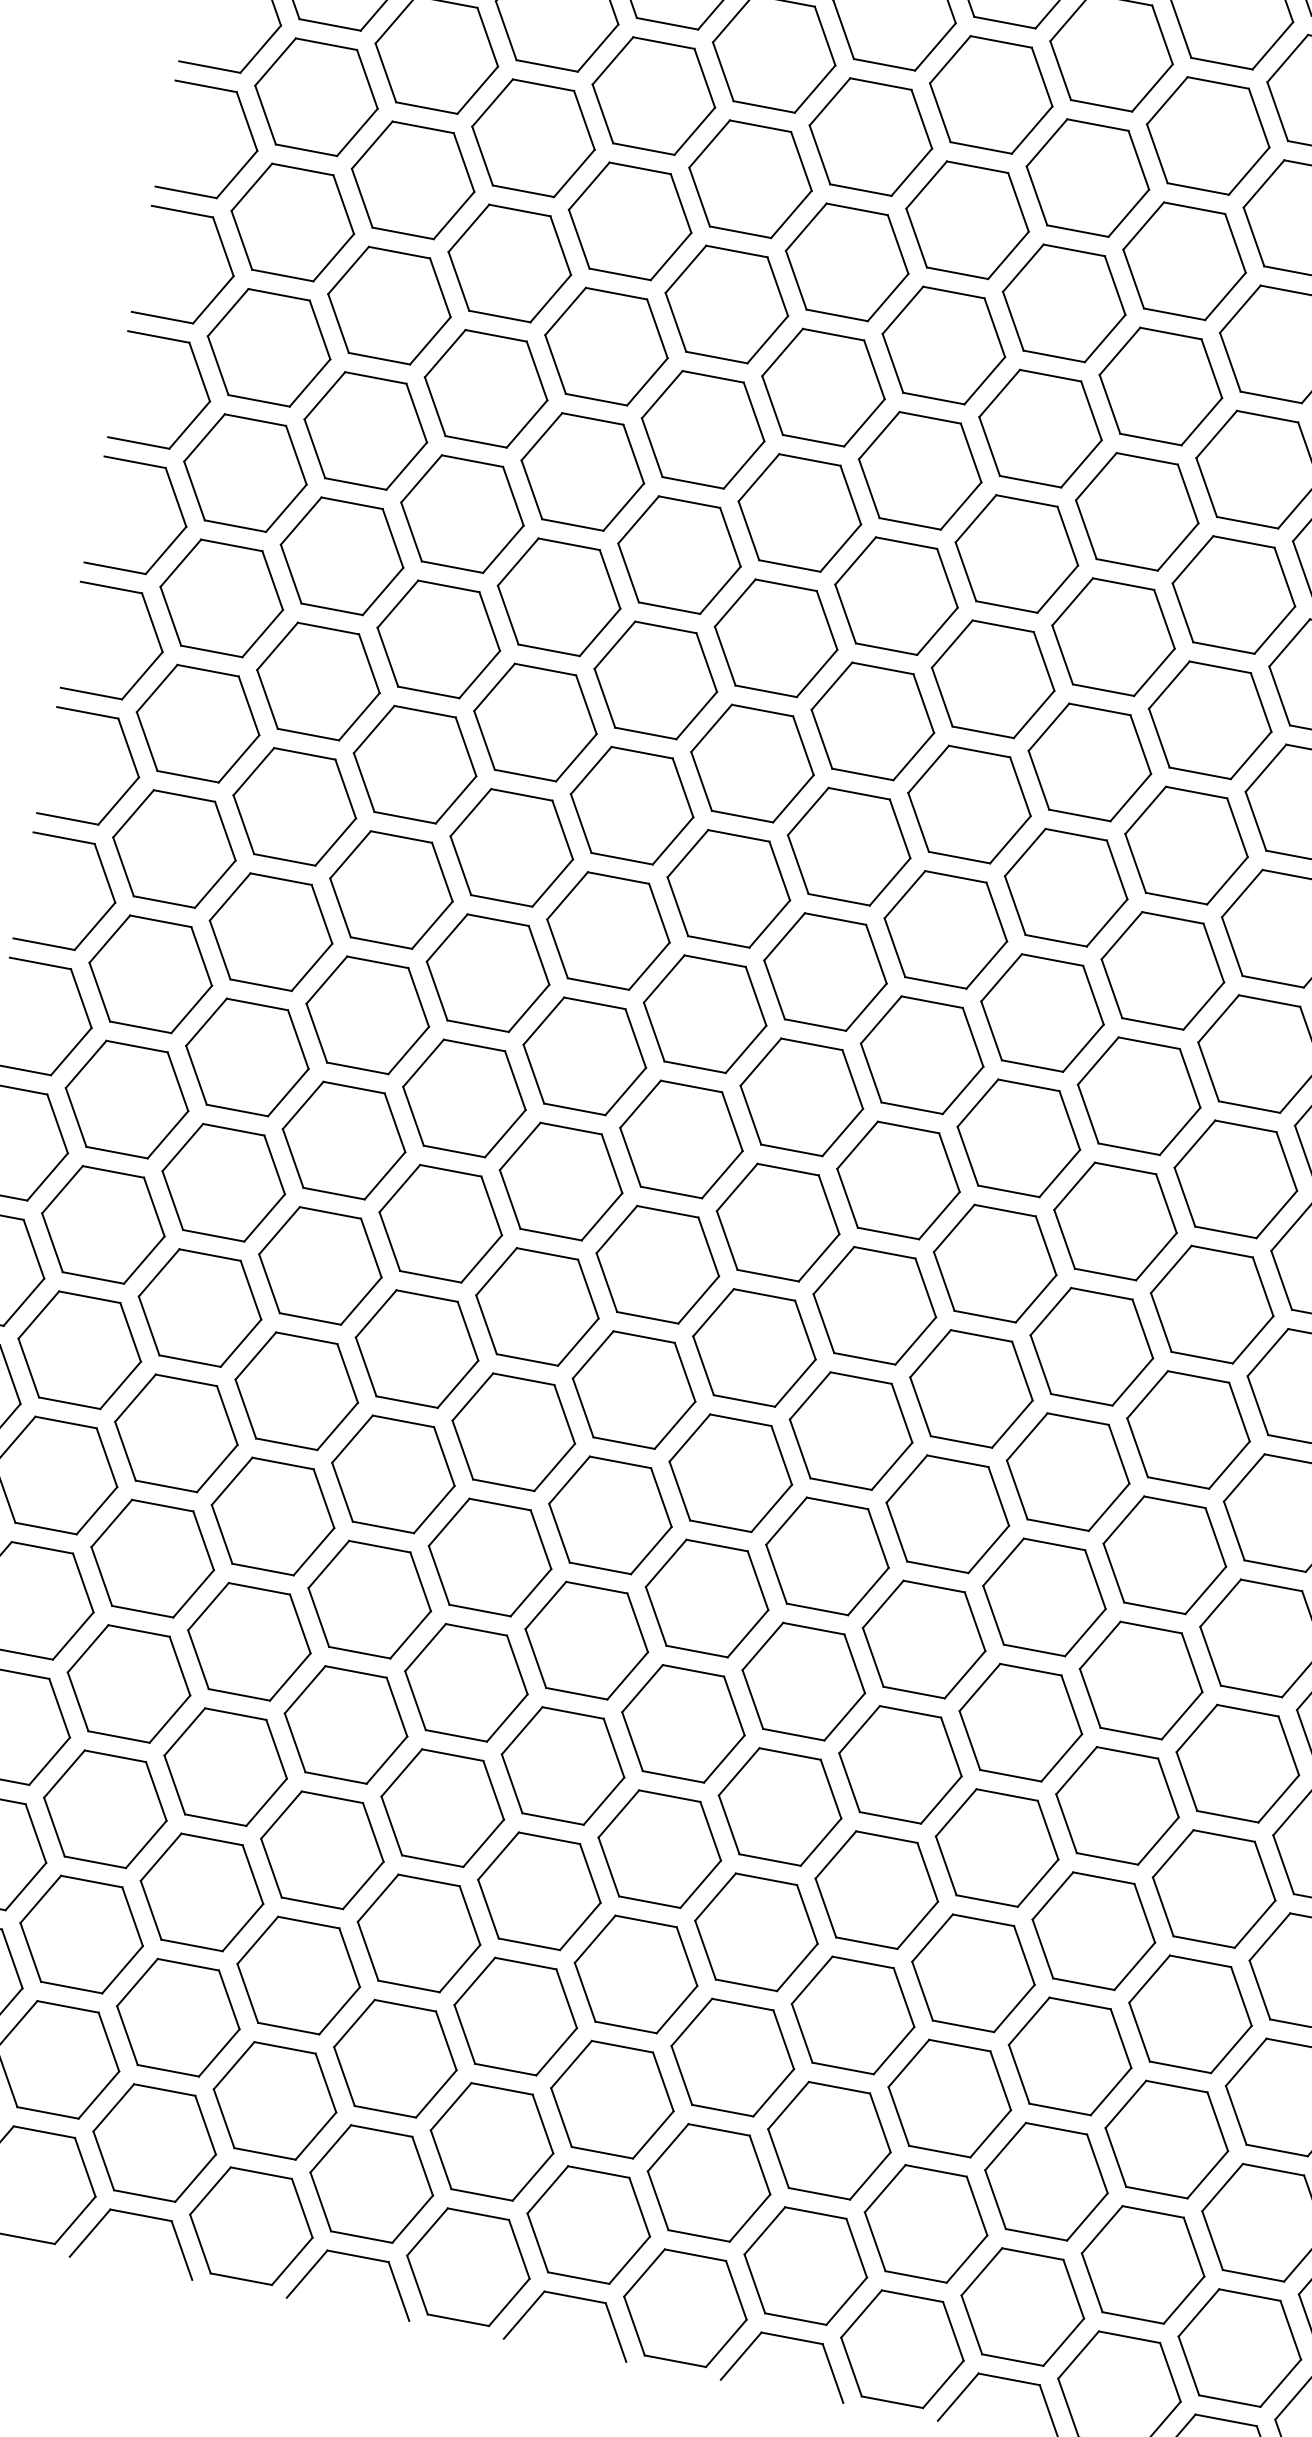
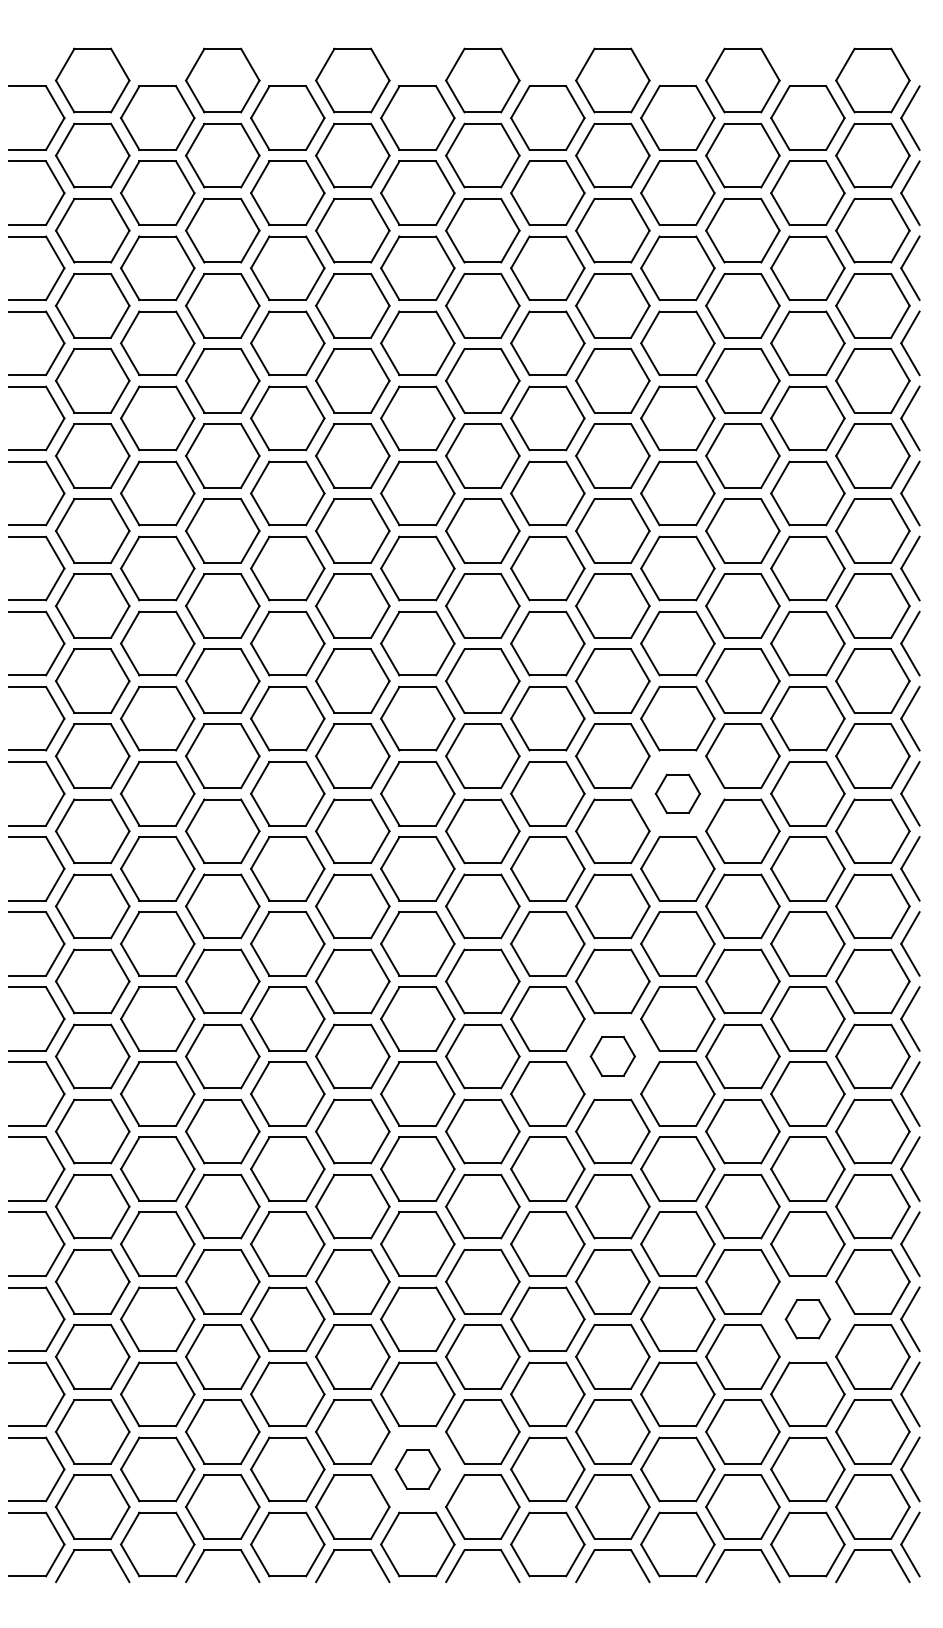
part: (1138, 1095) -> (677, 793), size x0.6
part: (947, 1514) -> (612, 1056), size x0.6
part: (1189, 2014) -> (807, 1319), size x0.6
part: (491, 2141) -> (417, 1469), size x0.6

